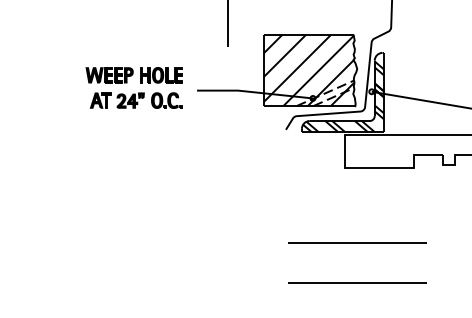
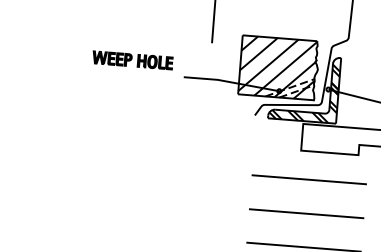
part: (135, 100) -> (132, 81), removed
line: (357, 201) -> (309, 179), added

